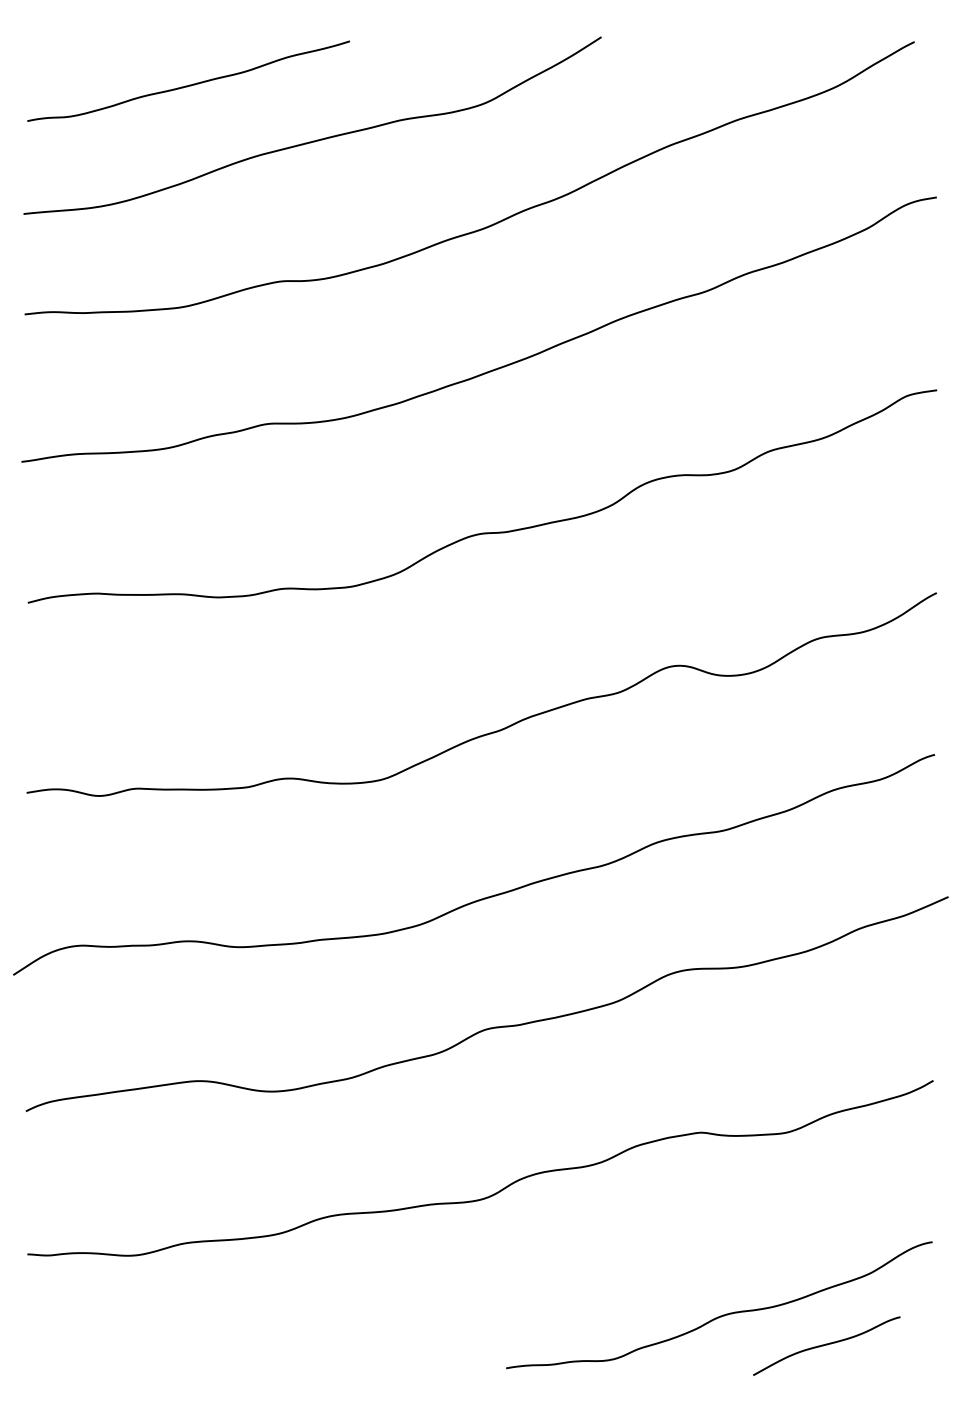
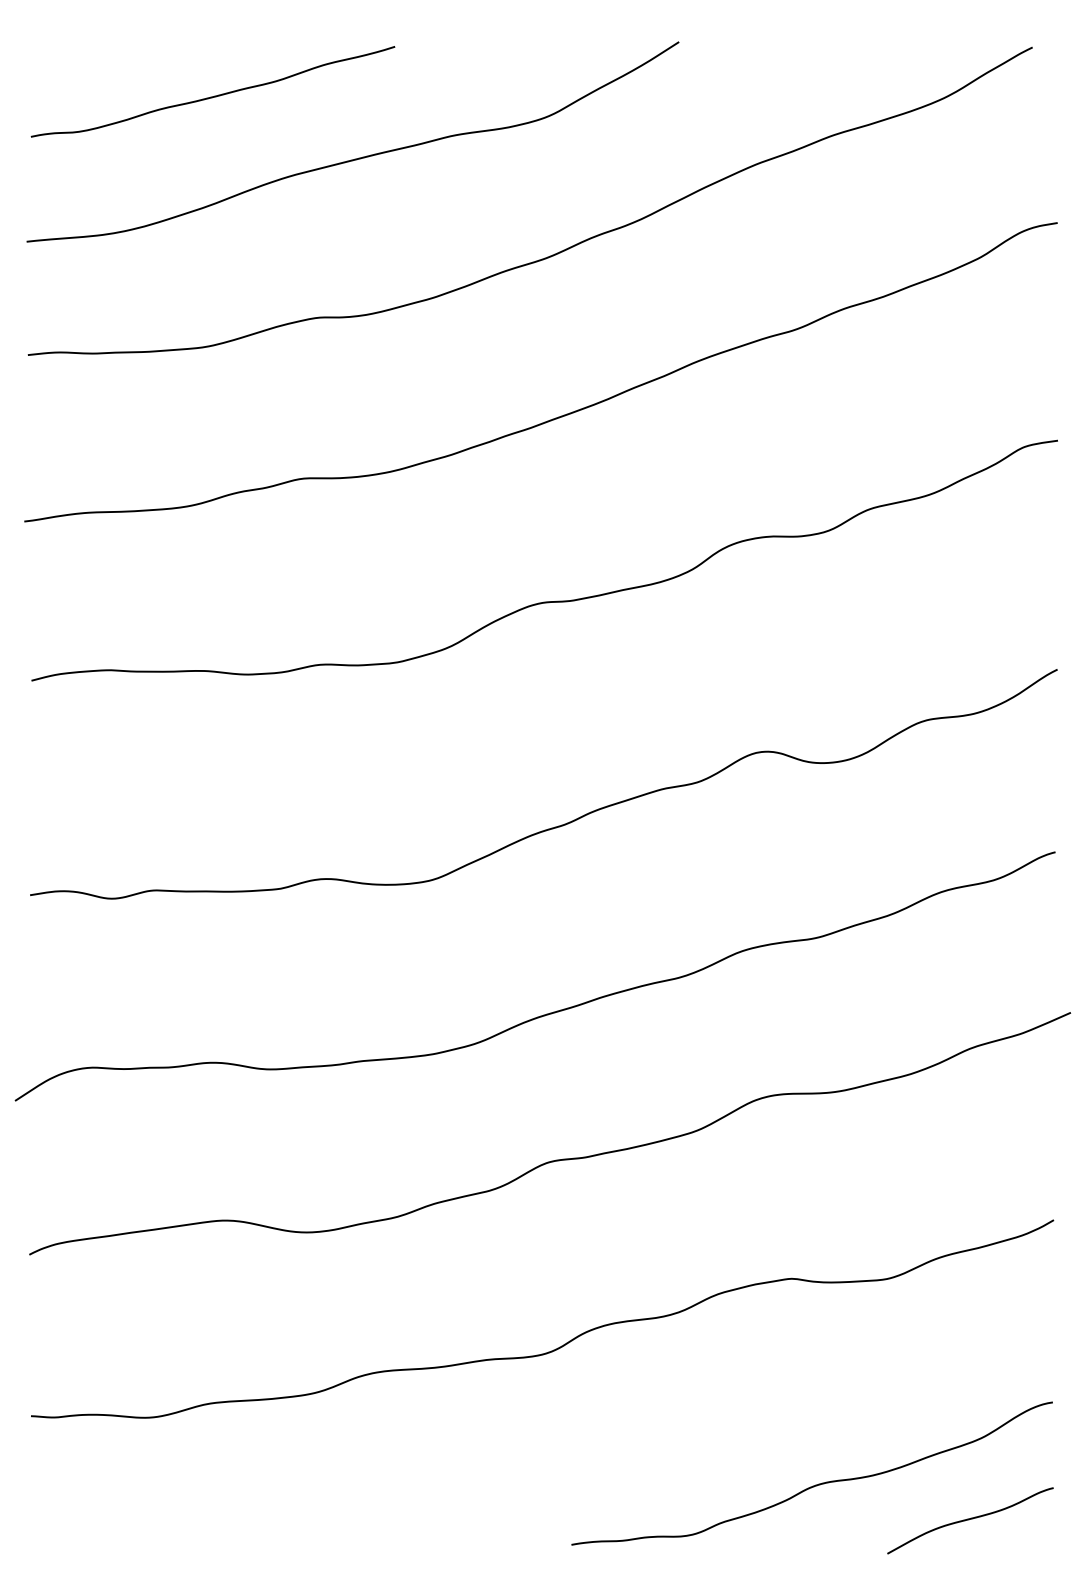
curve: (826, 1344) -> (970, 1519), moved

